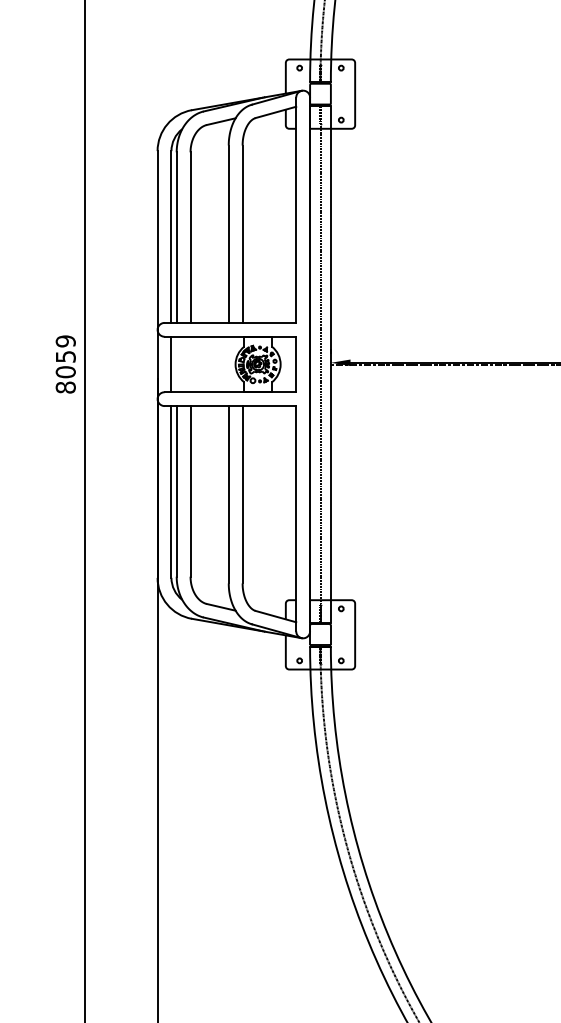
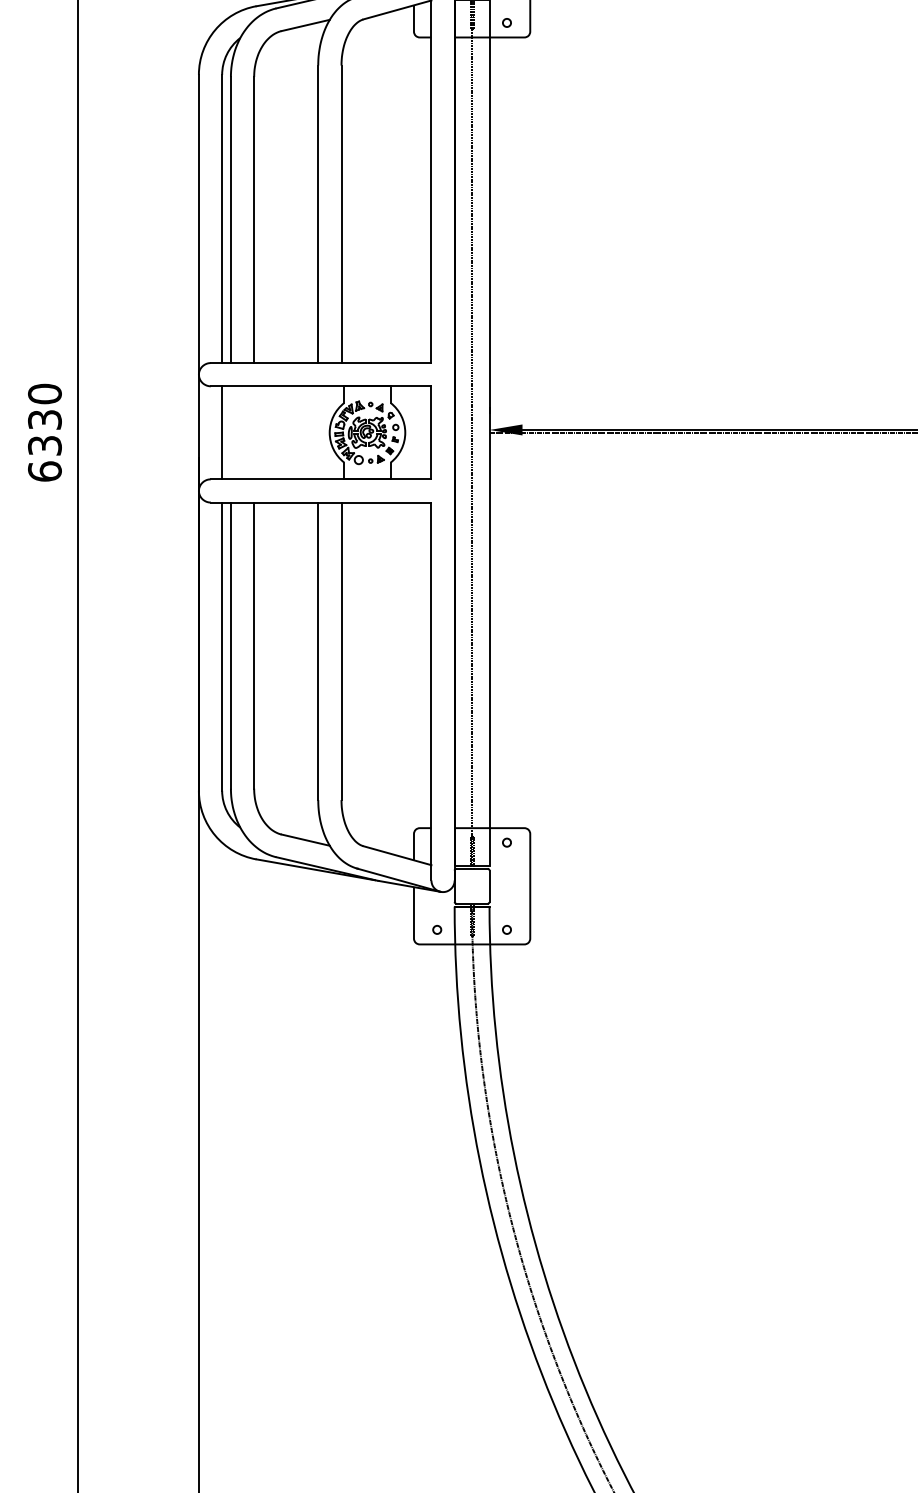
text: (65, 364) -> (44, 432), 8059 -> 6330

